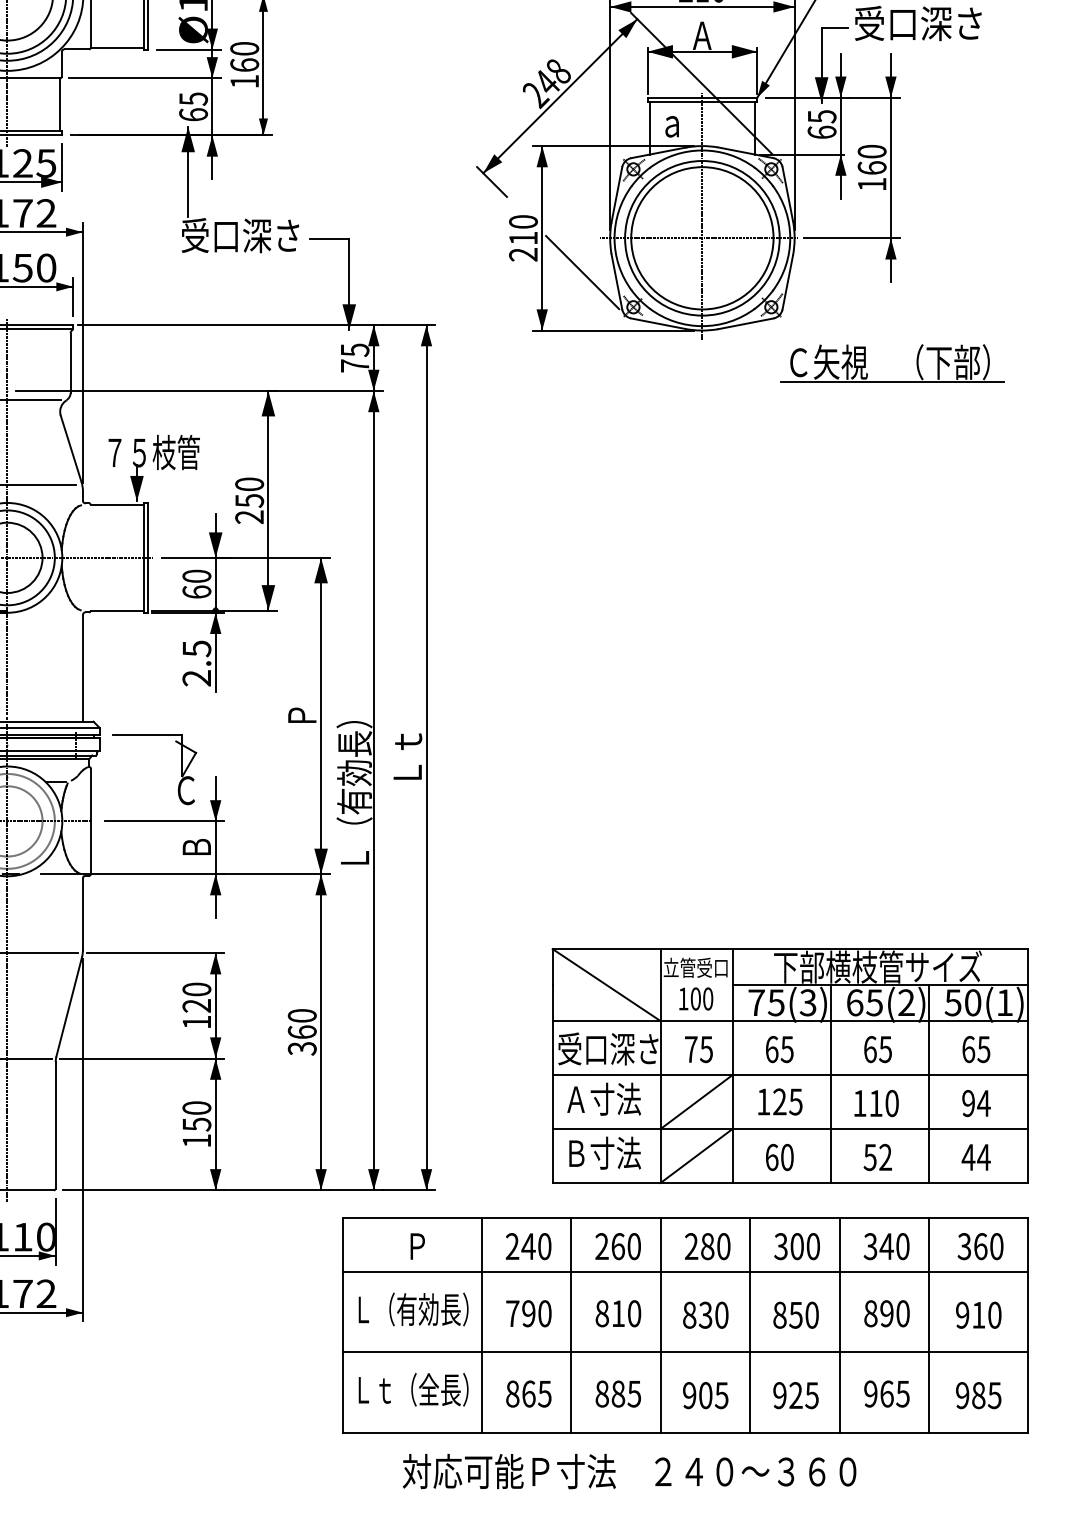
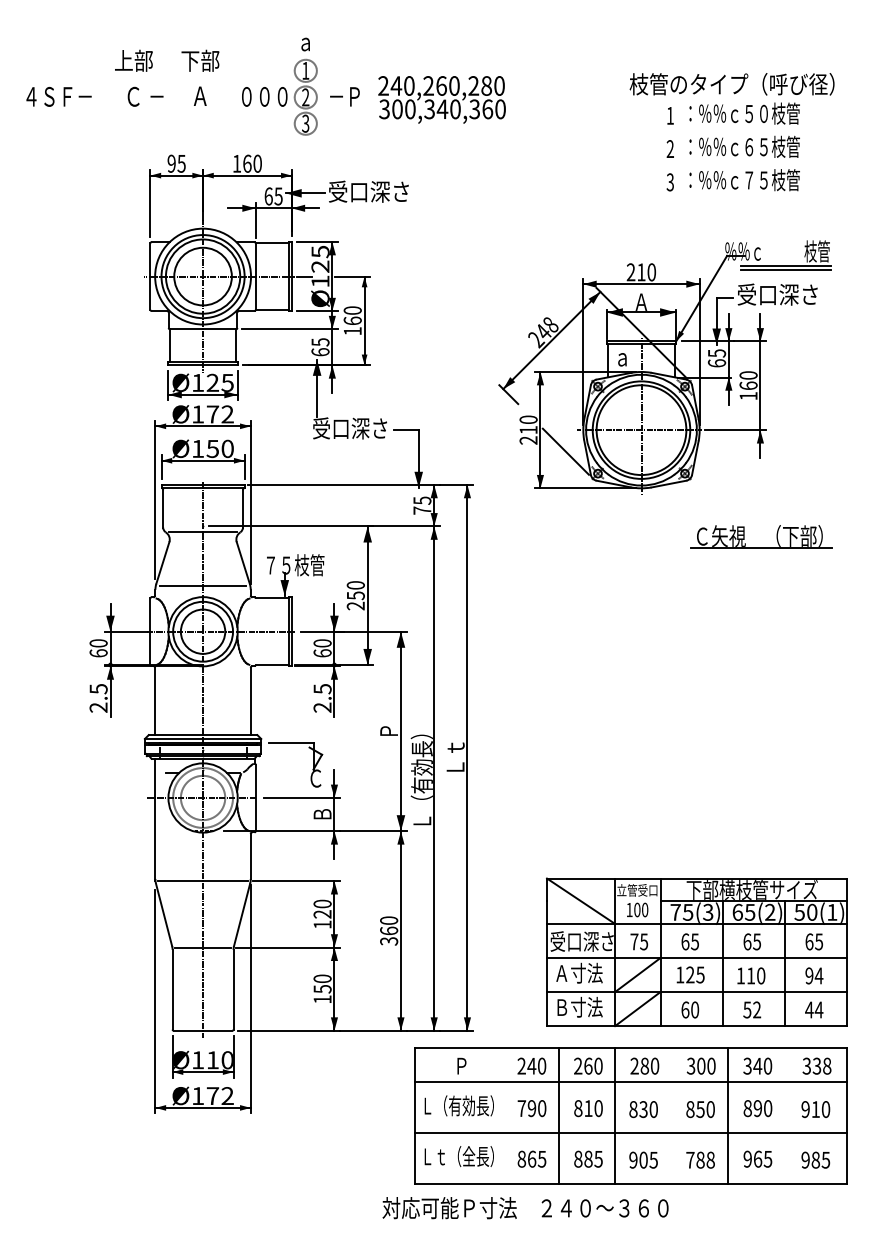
part: (892, 379) -> (761, 547), moved
text: (987, 1245) -> (821, 1065), 360 -> 338
line: (482, 1324) -> (502, 1115), removed
line: (749, 1324) -> (671, 1115), removed
line: (929, 1324) -> (784, 1115), removed
text: (795, 1394) -> (700, 1159), 925 -> 788
text: (629, 1472) -> (525, 1208), moved

